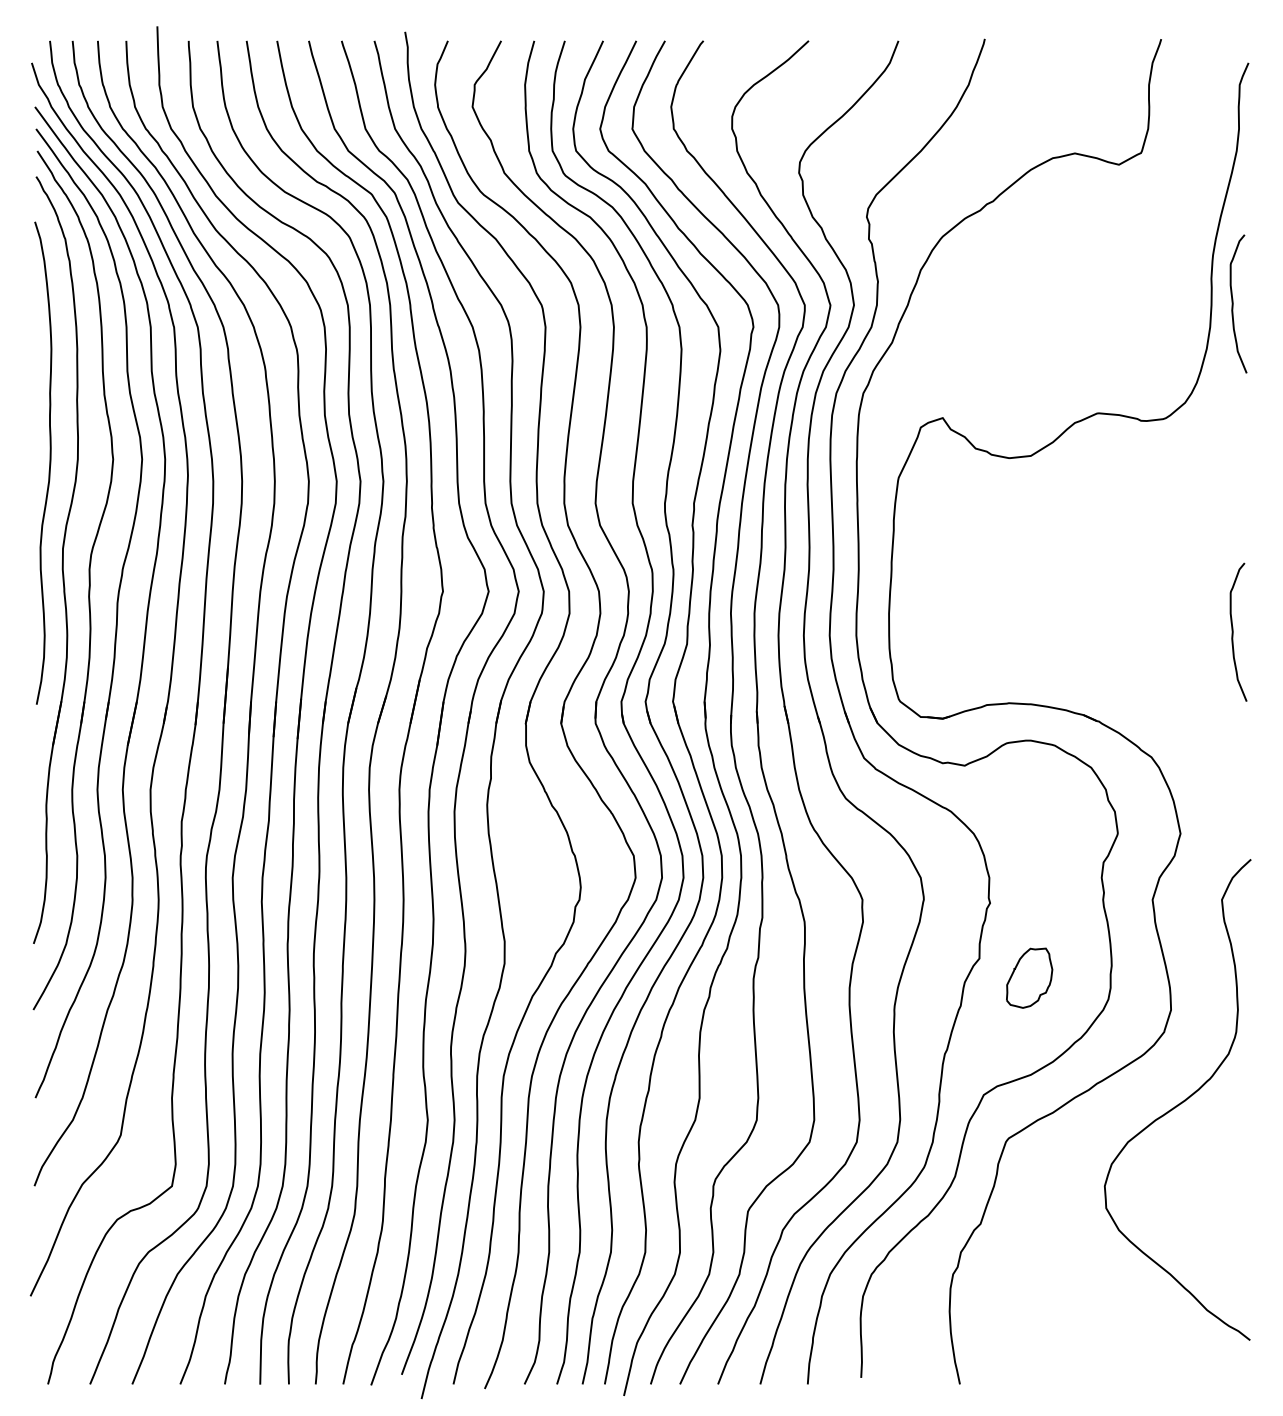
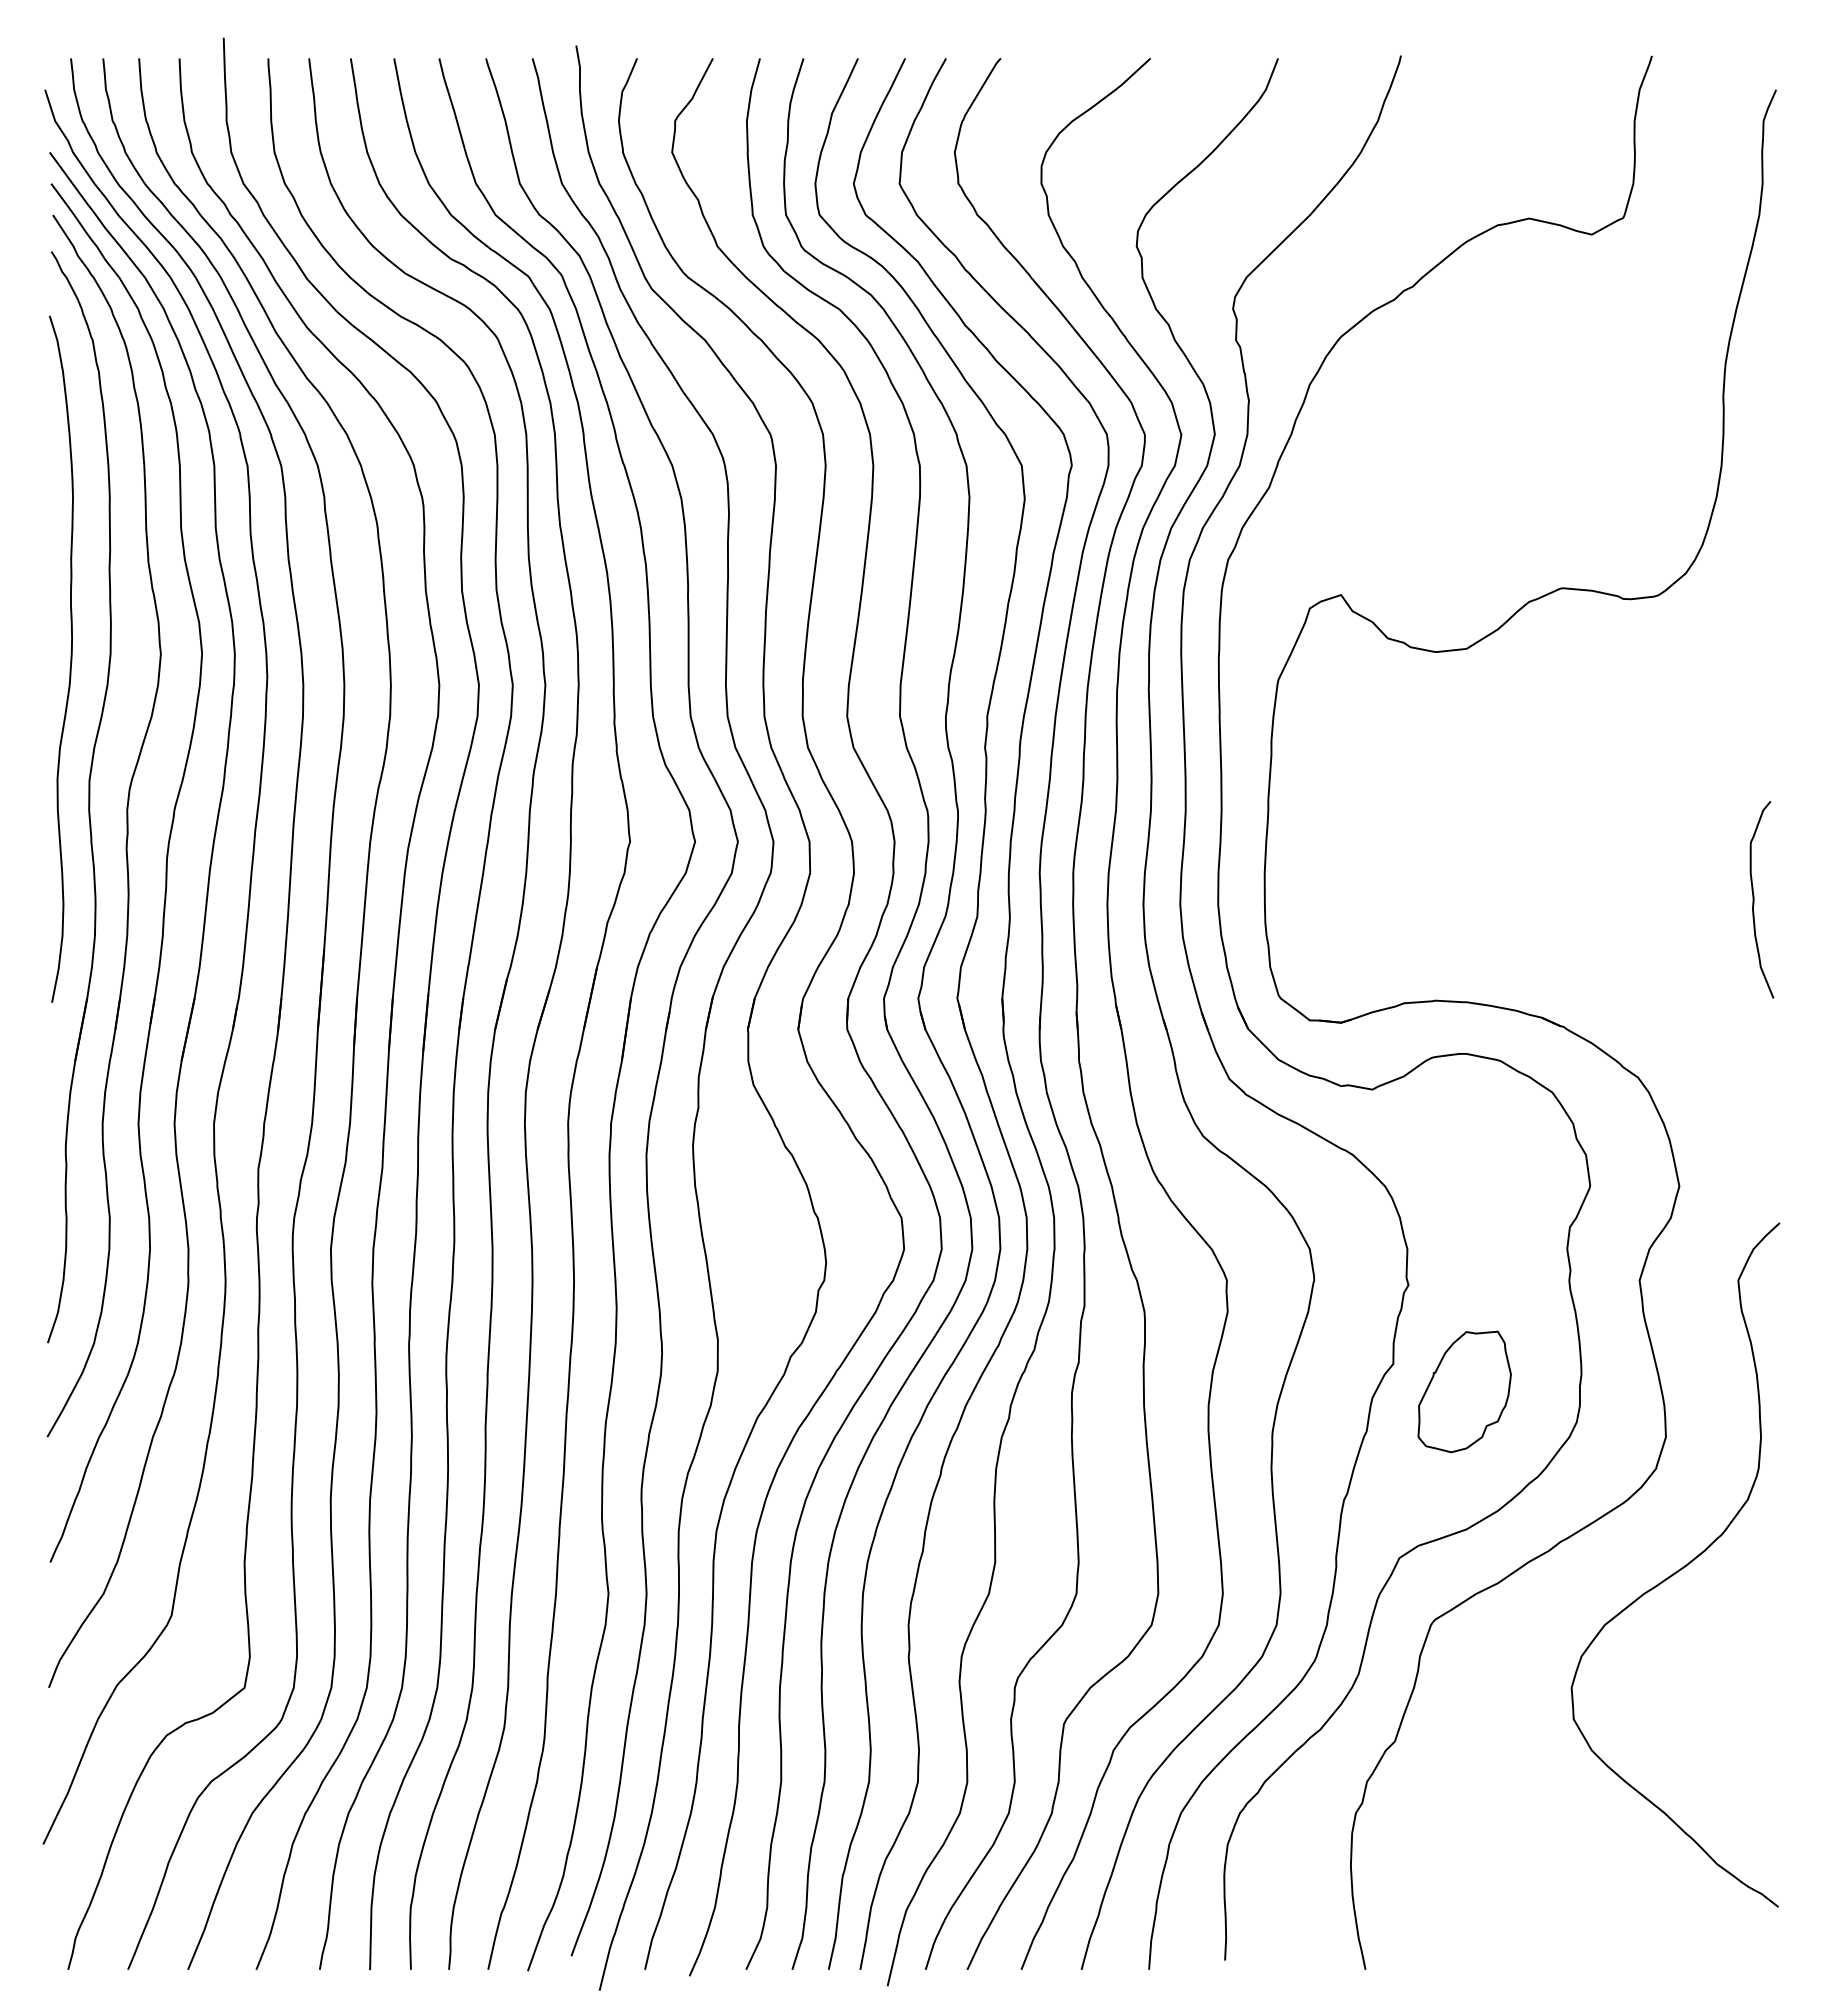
curve: (1233, 303) -> (1754, 432), removed
part: (1029, 977) -> (1464, 1391), size x1.43

